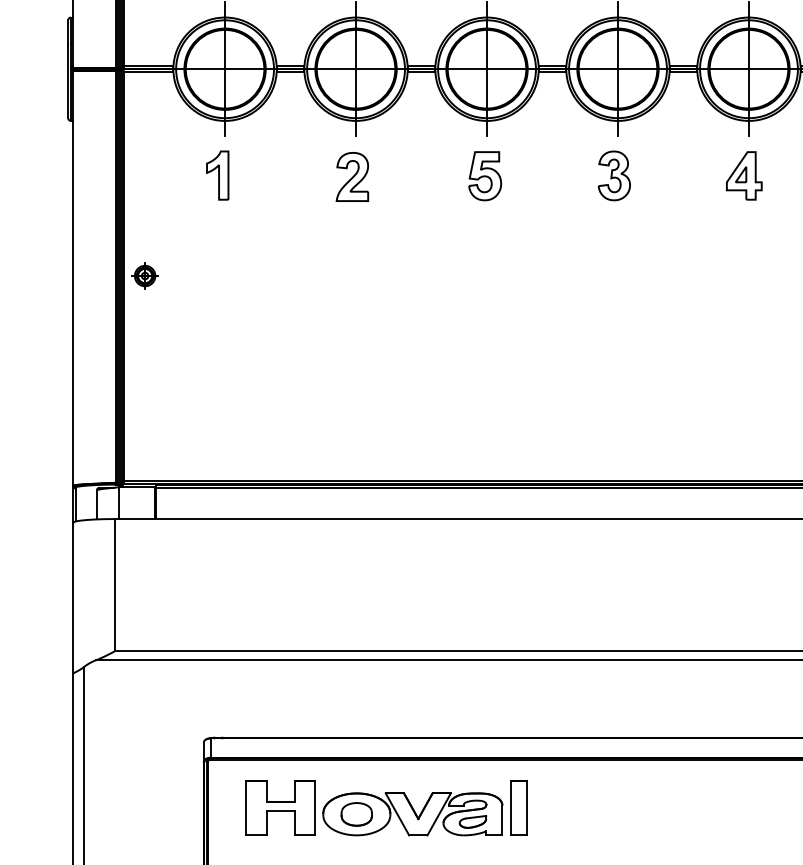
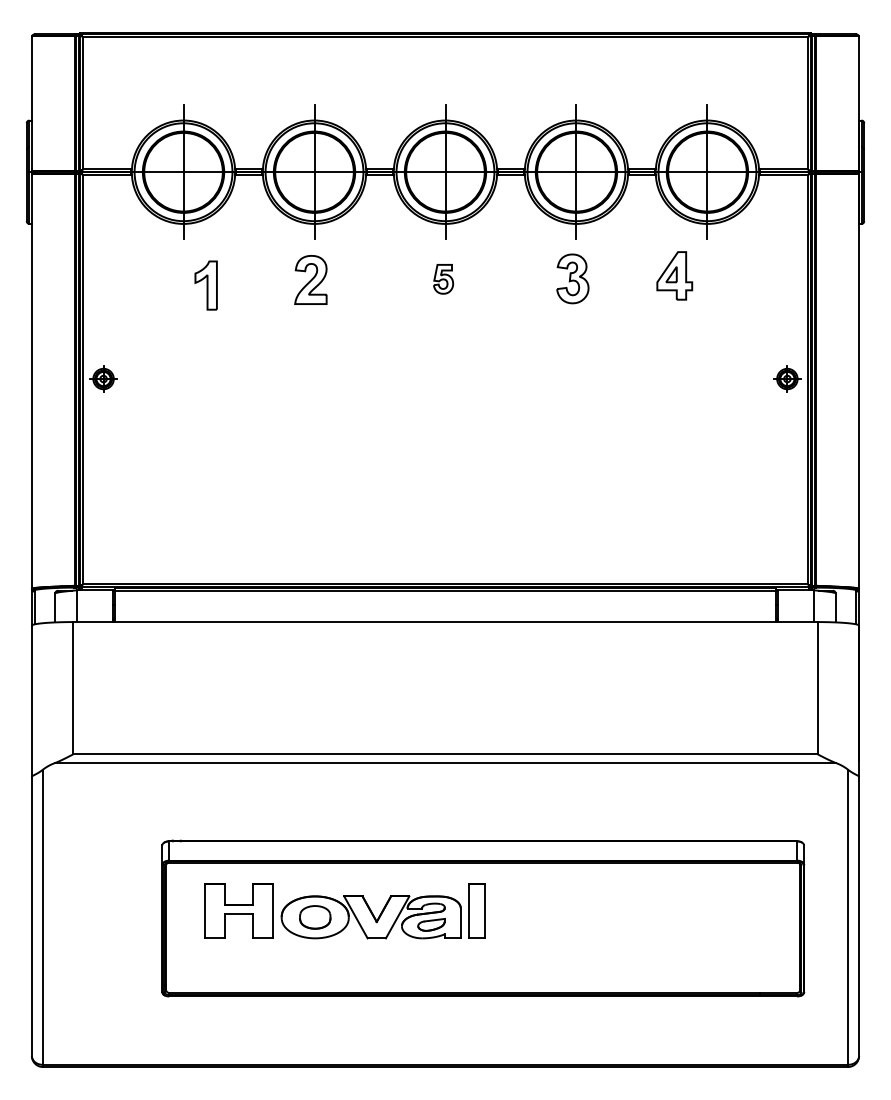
part: (217, 175) -> (205, 285), moved
part: (744, 175) -> (674, 275), moved
part: (485, 176) -> (443, 279), size x0.6

